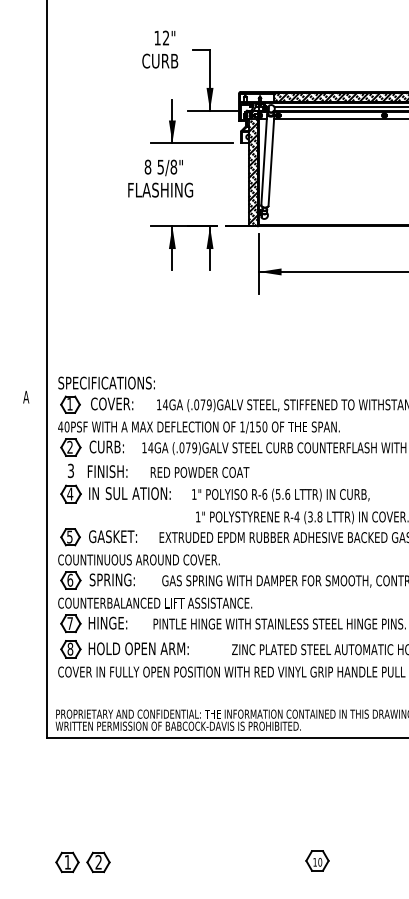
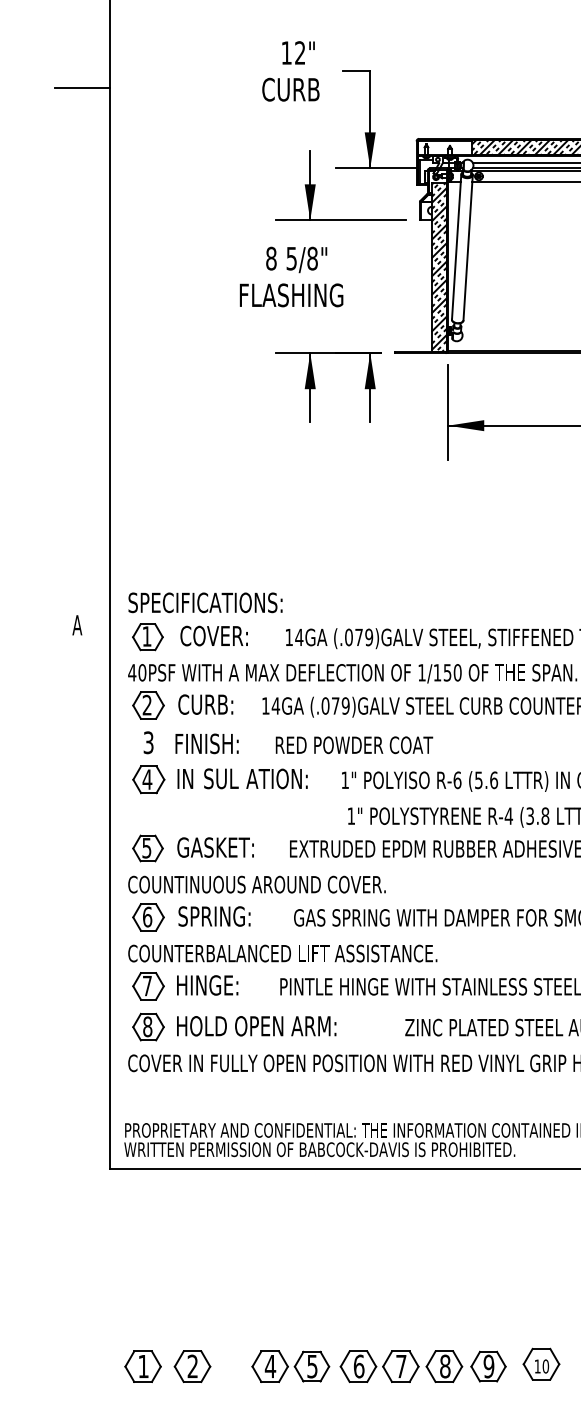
line: (29, 60) -> (82, 88), added
part: (215, 862) -> (378, 1366), added

